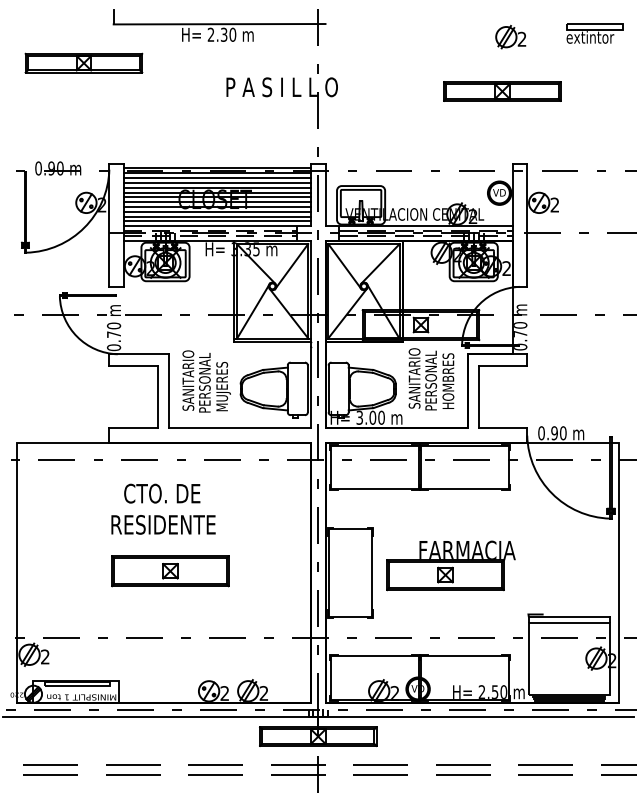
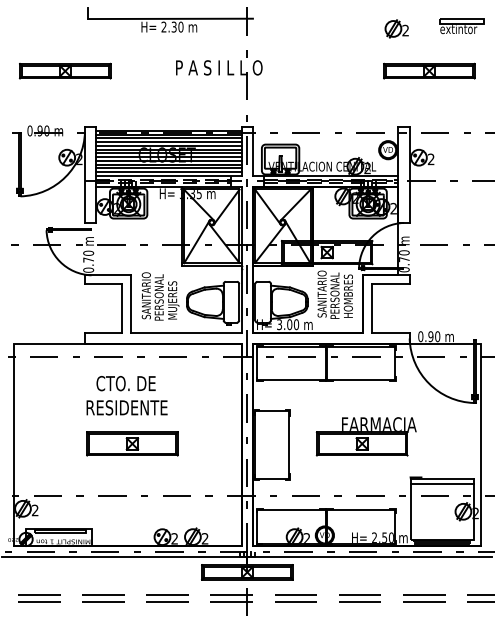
part: (84, 62) -> (65, 70), moved
part: (502, 90) -> (429, 70), moved
part: (449, 565) -> (365, 436), moved

